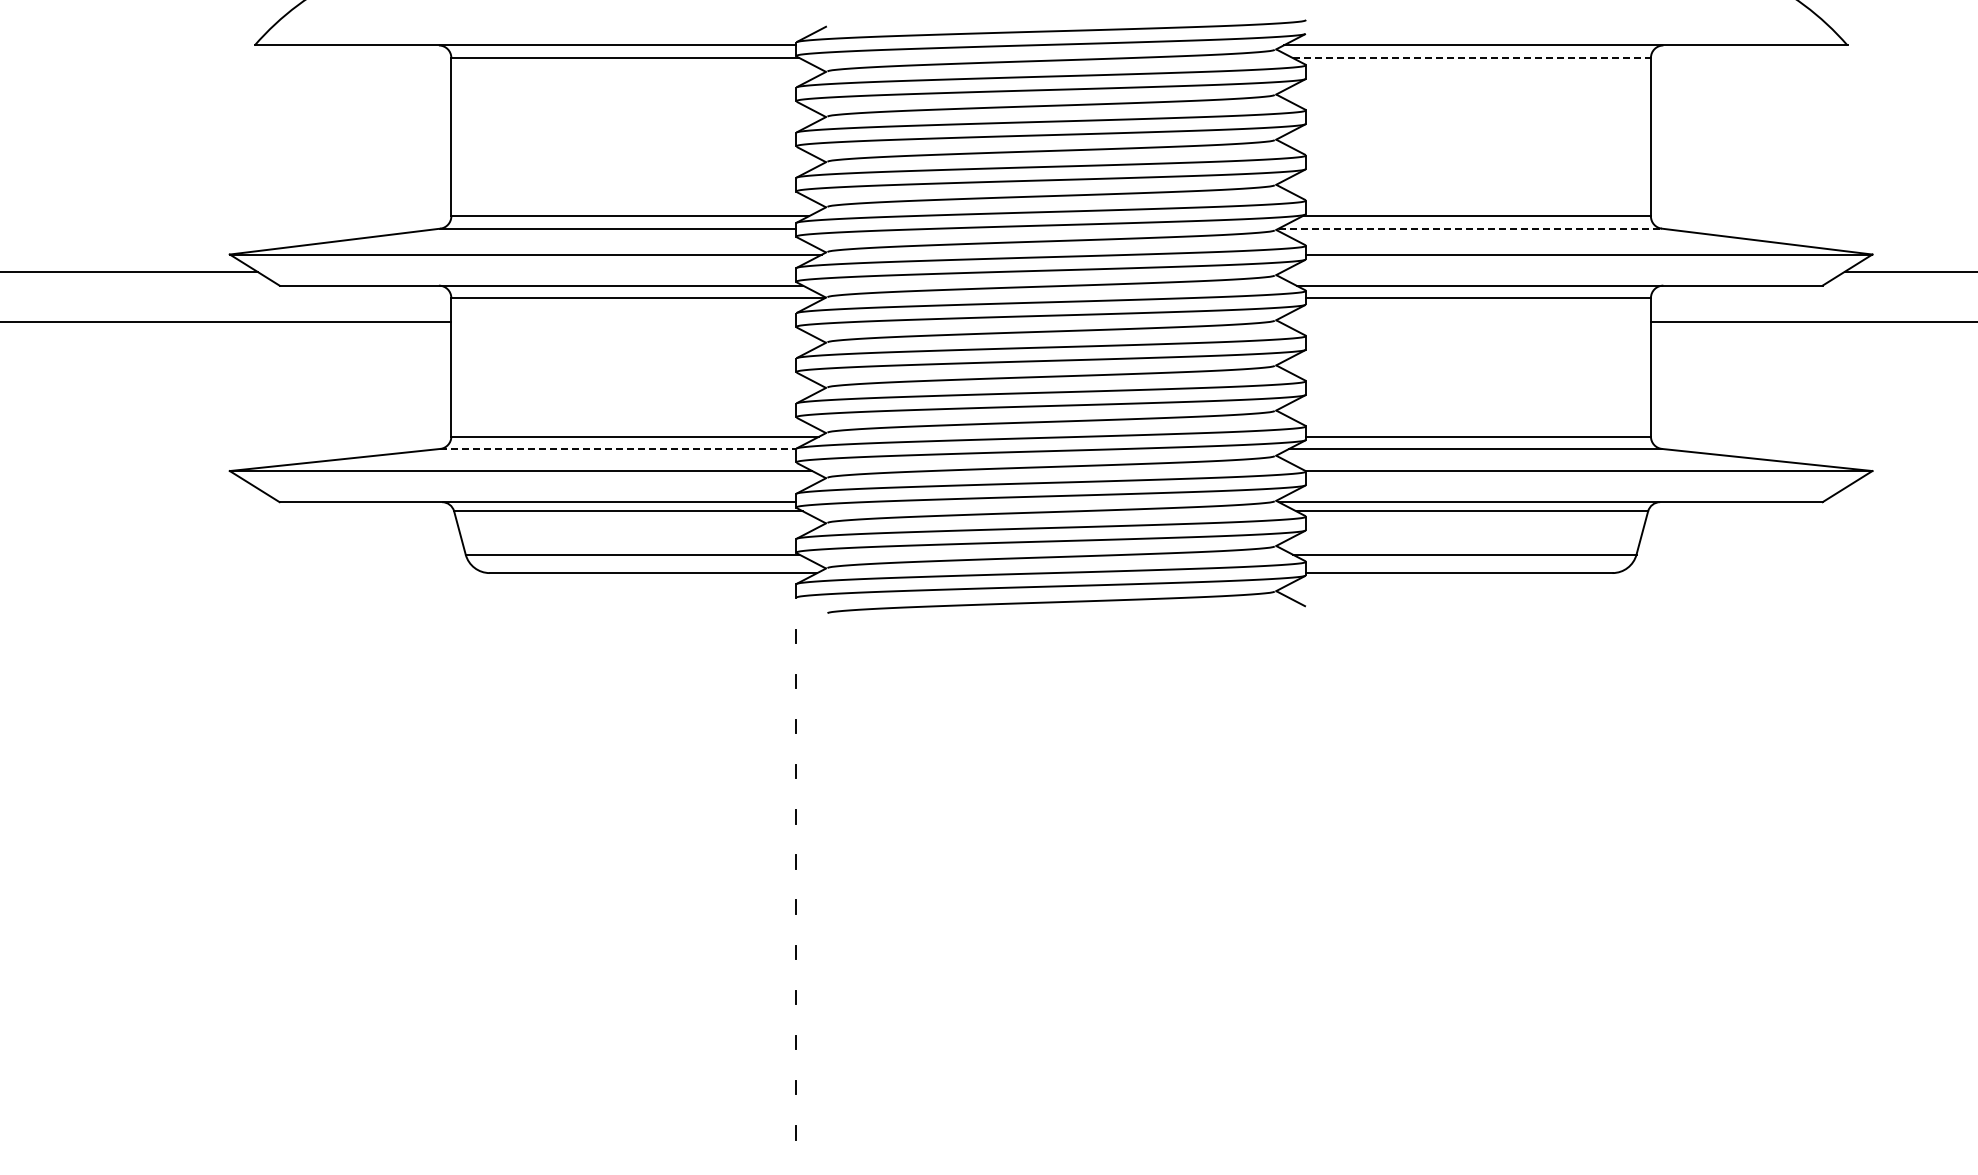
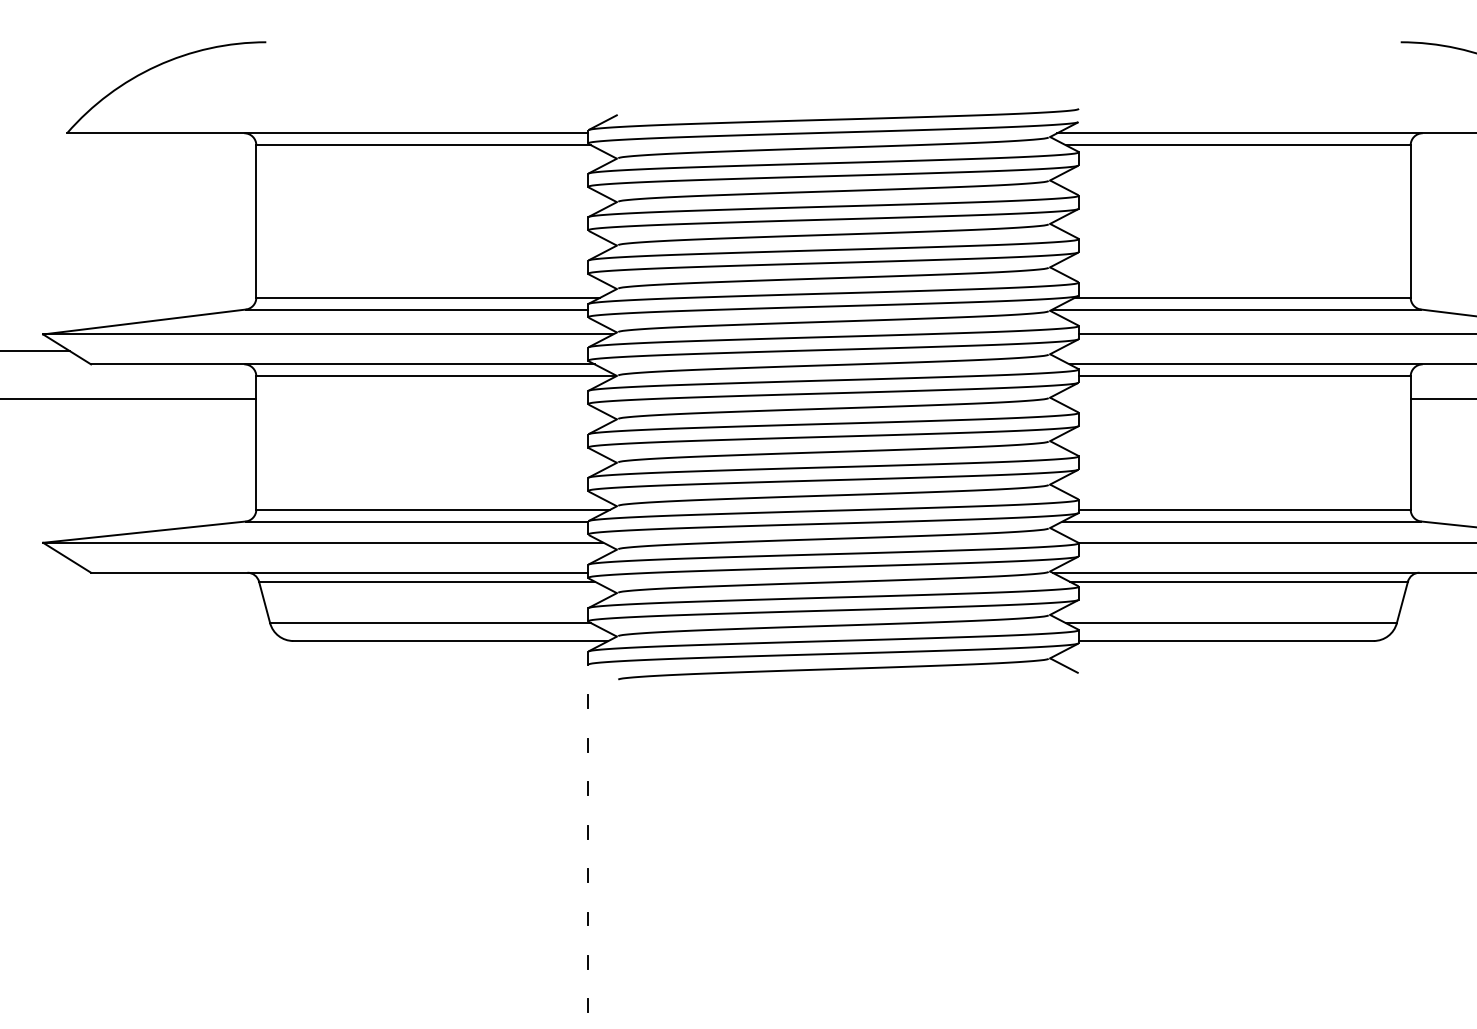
line: (1471, 57) -> (1238, 144), dashed -> solid
line: (1470, 228) -> (1237, 309), dashed -> solid
line: (618, 448) -> (417, 521), dashed -> solid

